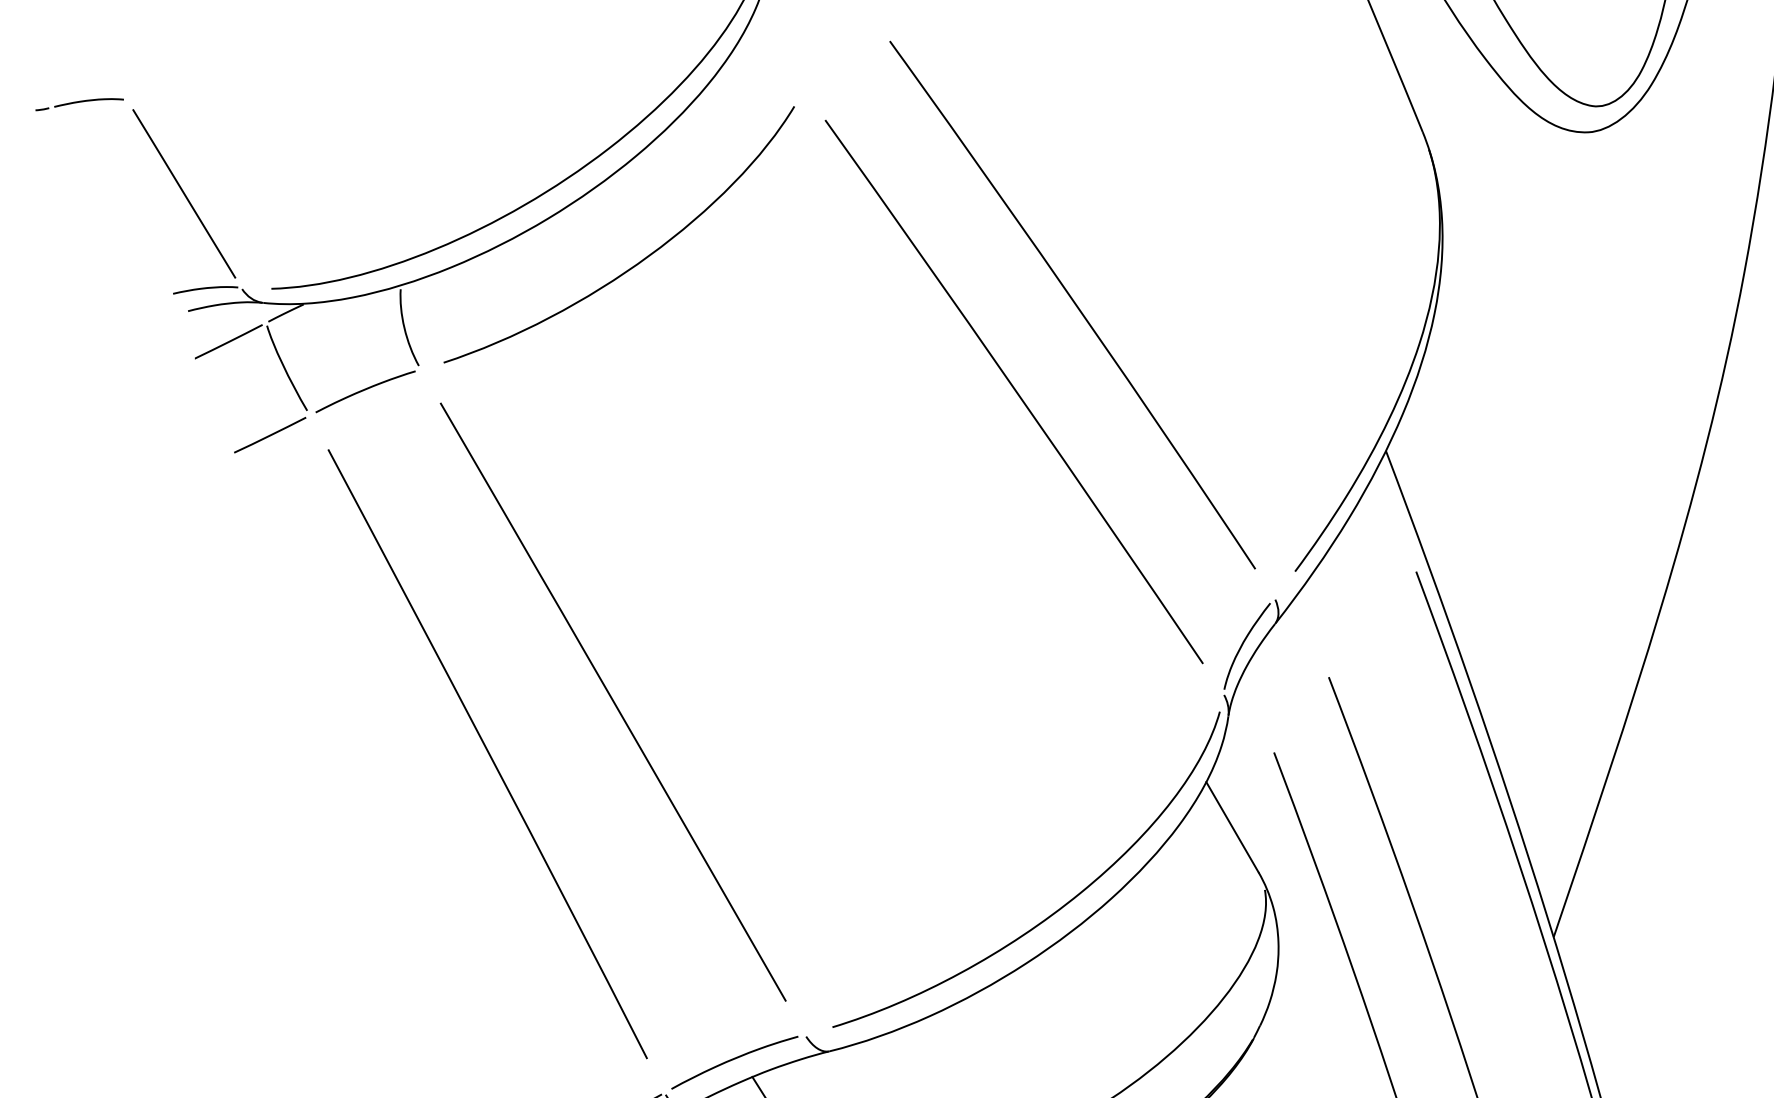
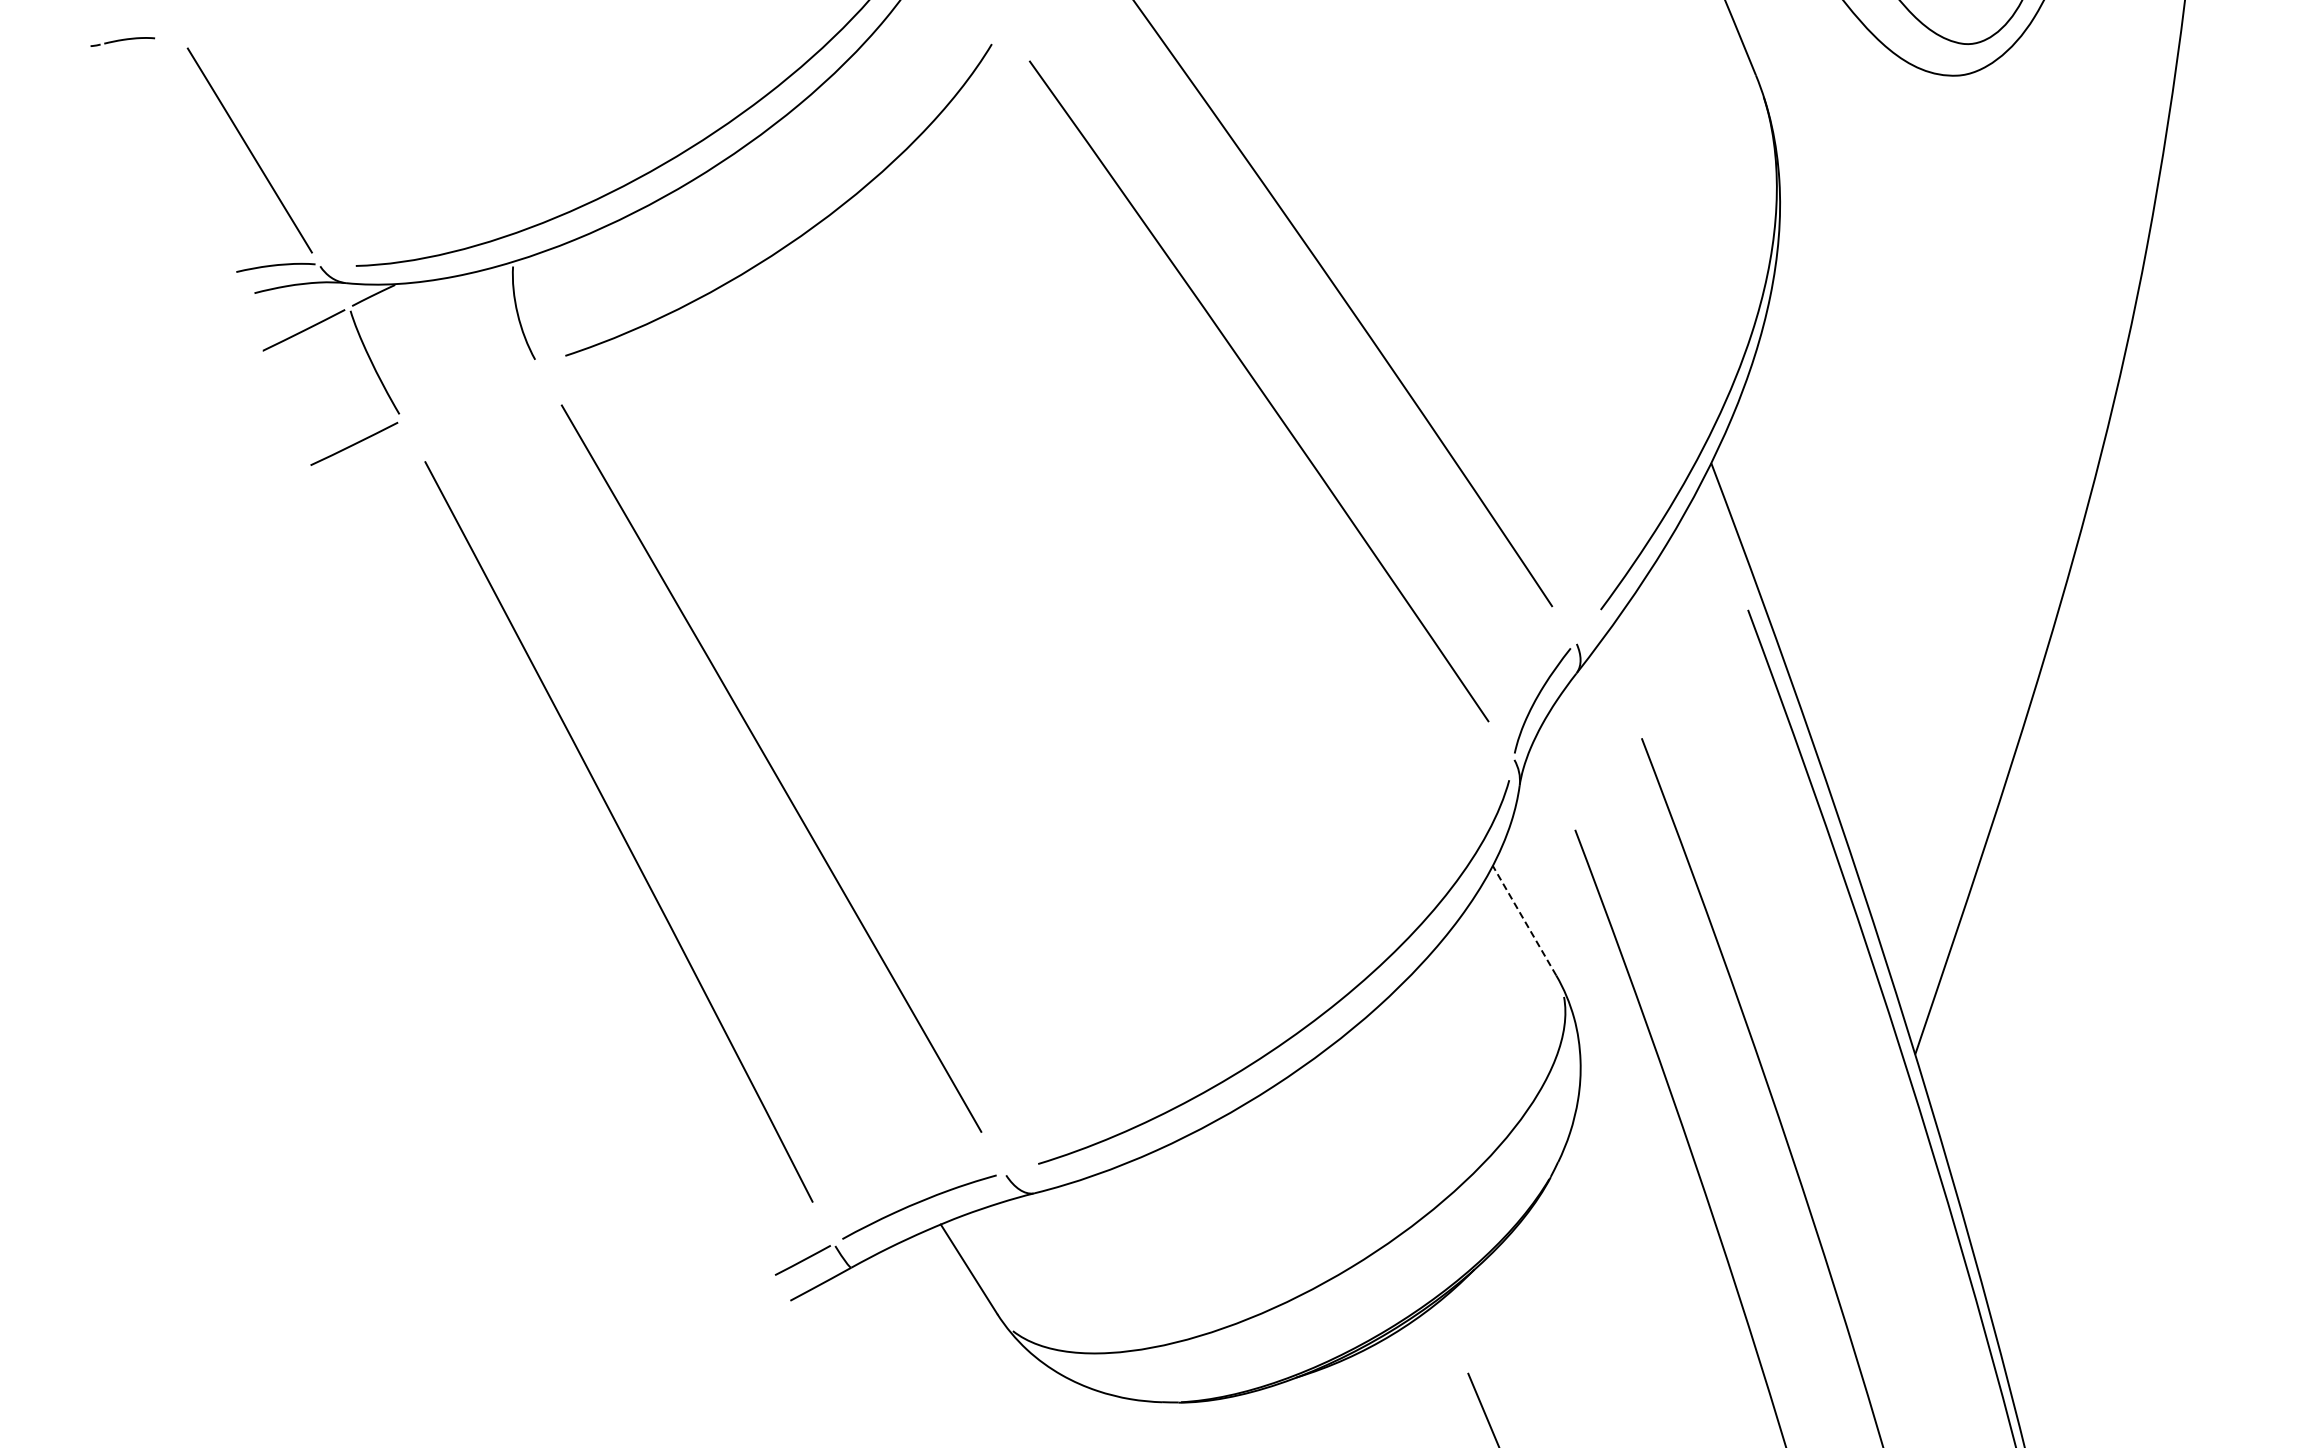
part: (79, 104) -> (122, 41), size x0.6
curve: (365, 390) -> (470, 389), removed
line: (1232, 827) -> (1524, 920), solid -> dashed

